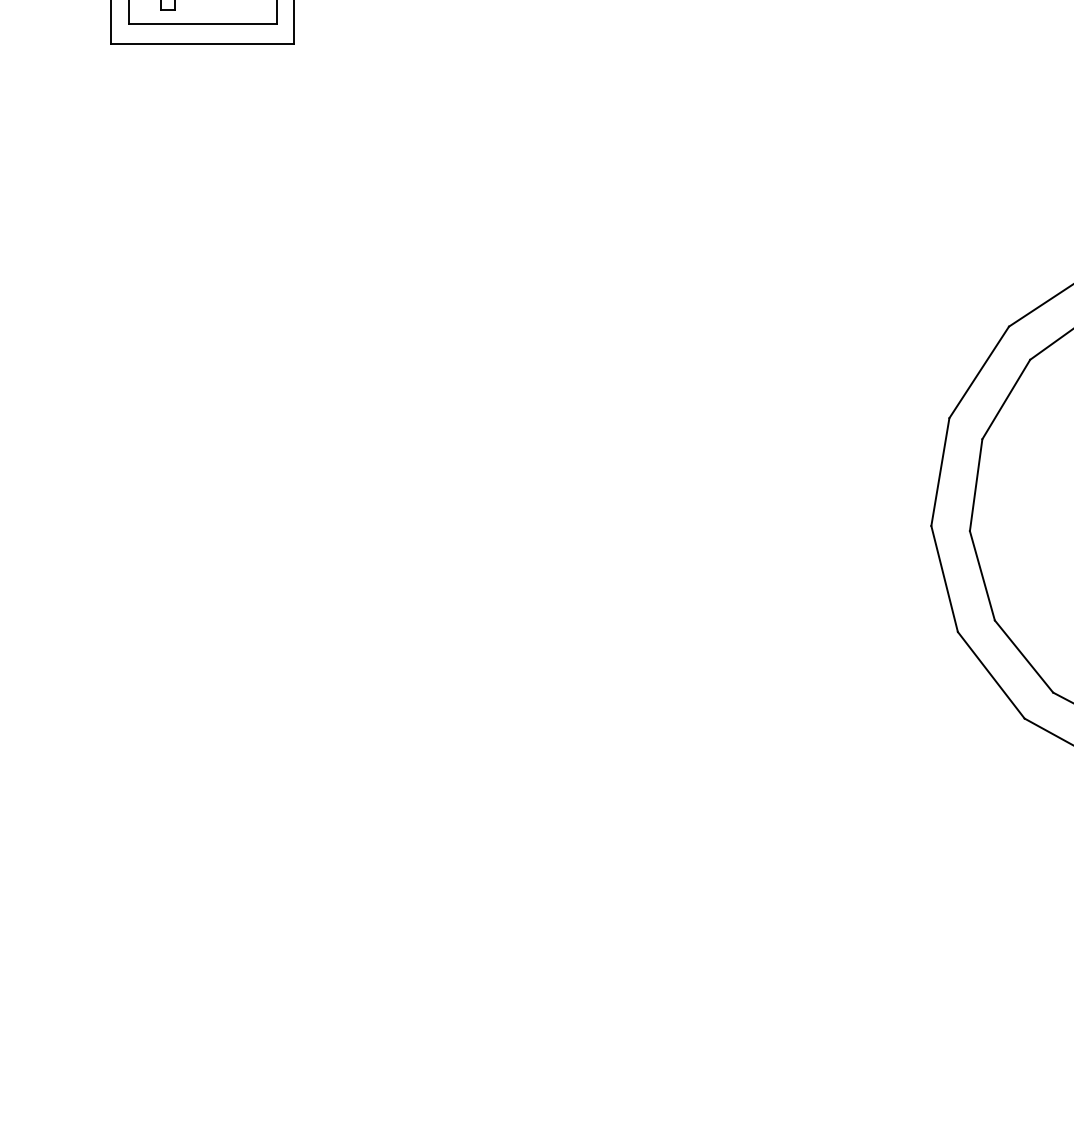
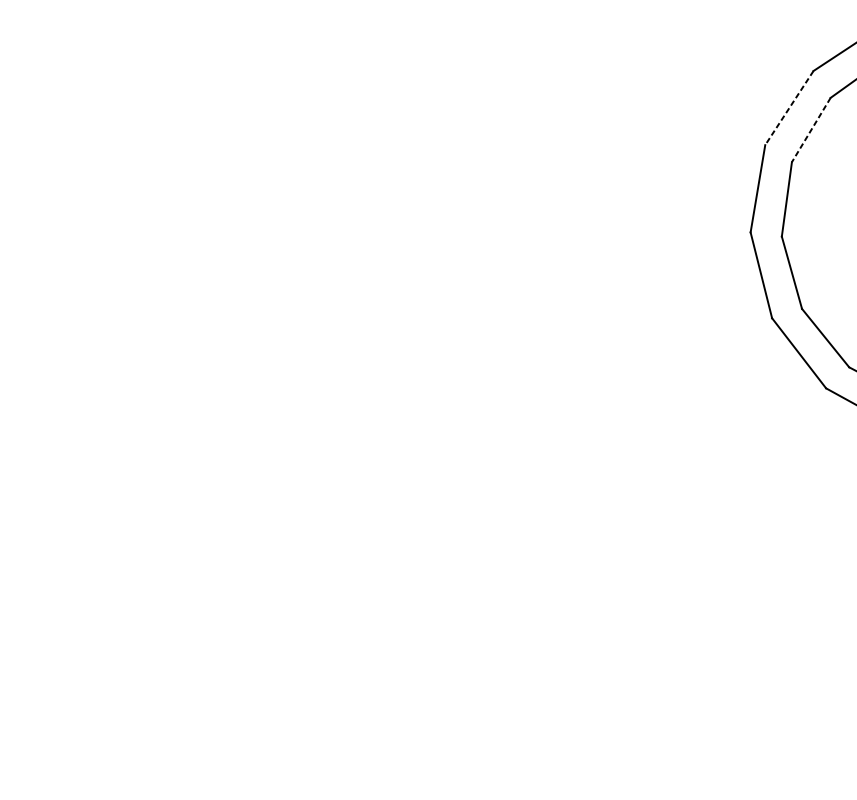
line: (979, 372) -> (789, 108), solid -> dashed
line: (1006, 399) -> (811, 130), solid -> dashed

